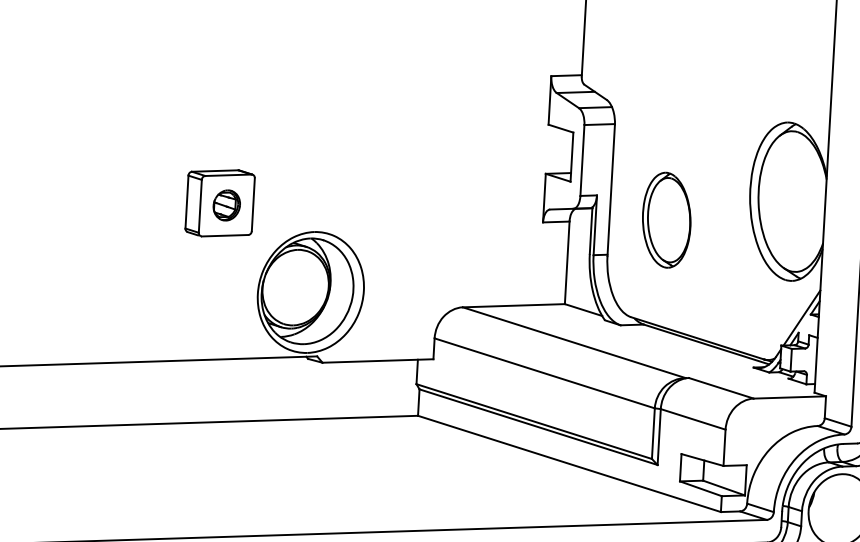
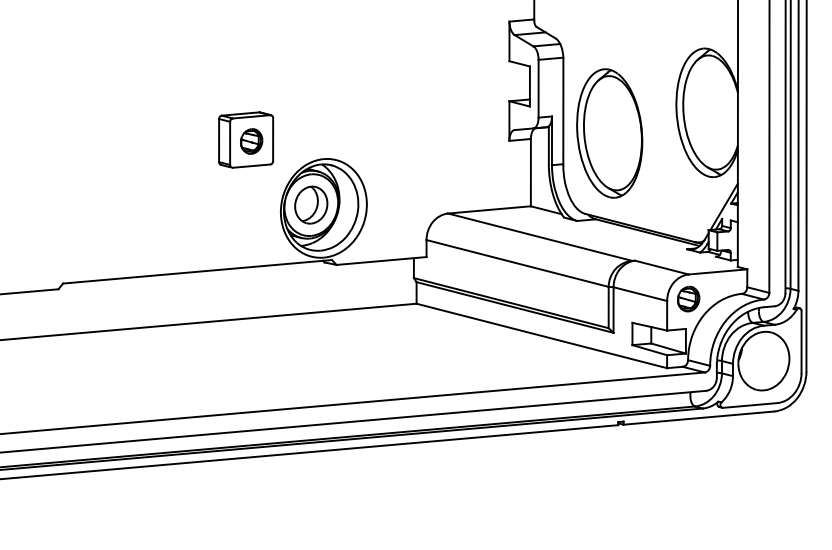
part: (666, 220) -> (609, 133), size x1.67
part: (295, 286) -> (311, 204), added
part: (751, 428) -> (688, 298), added

